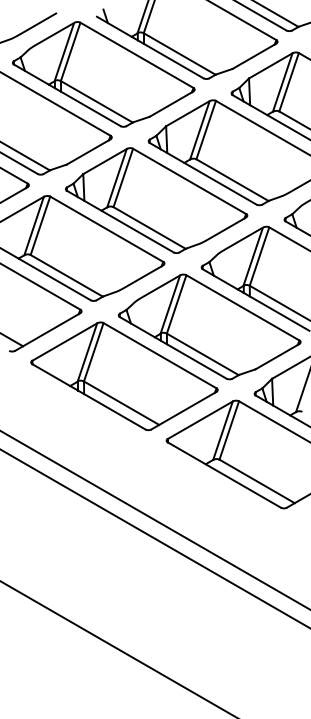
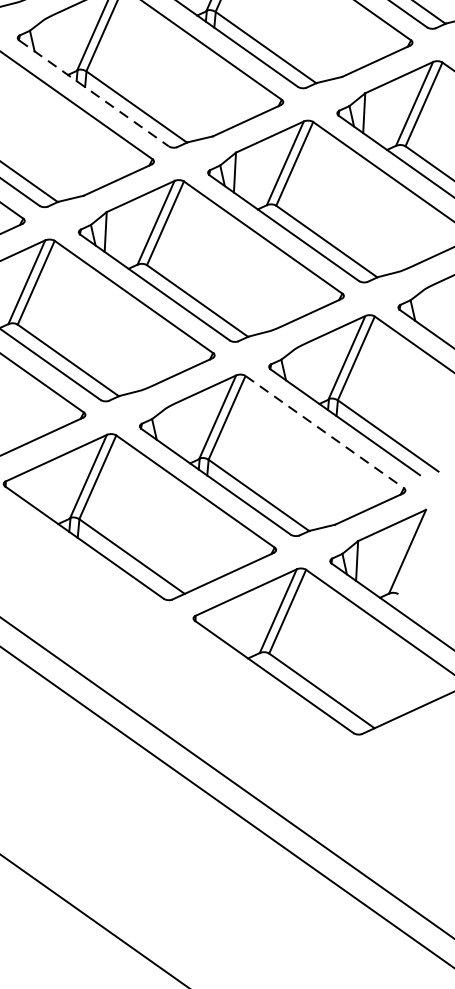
line: (67, 95) -> (94, 93), solid -> dashed
line: (243, 308) -> (325, 433), solid -> dashed

